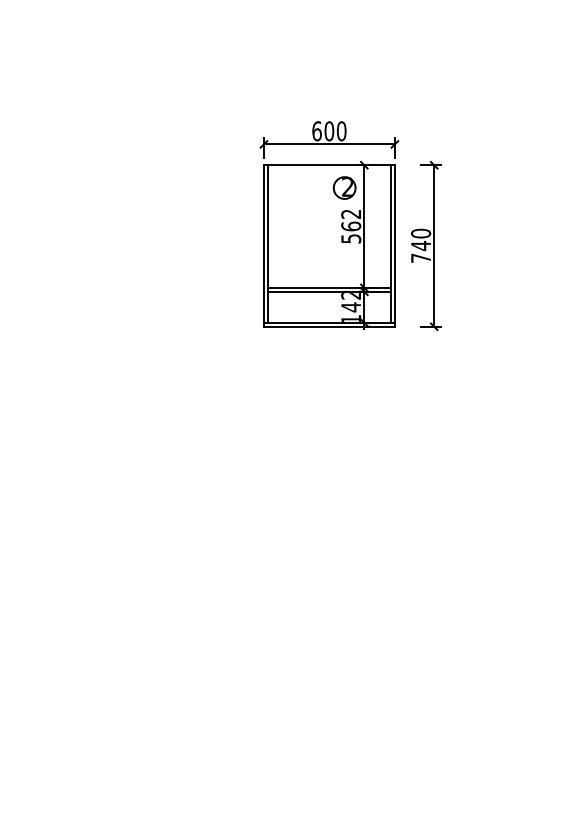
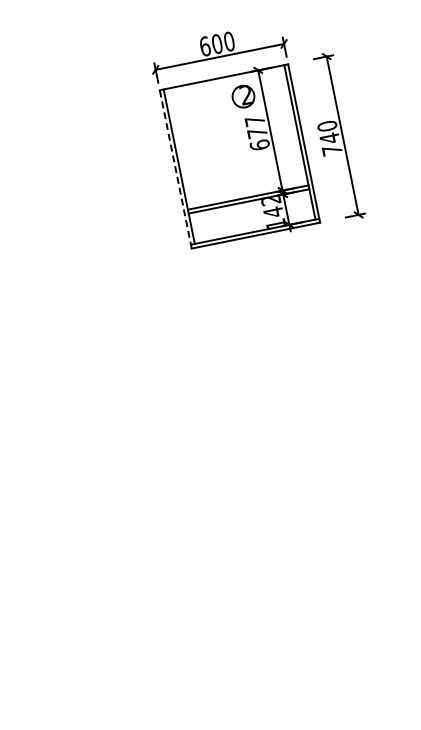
text: (351, 226) -> (257, 133), 562 -> 677
line: (263, 245) -> (175, 169), solid -> dashed

